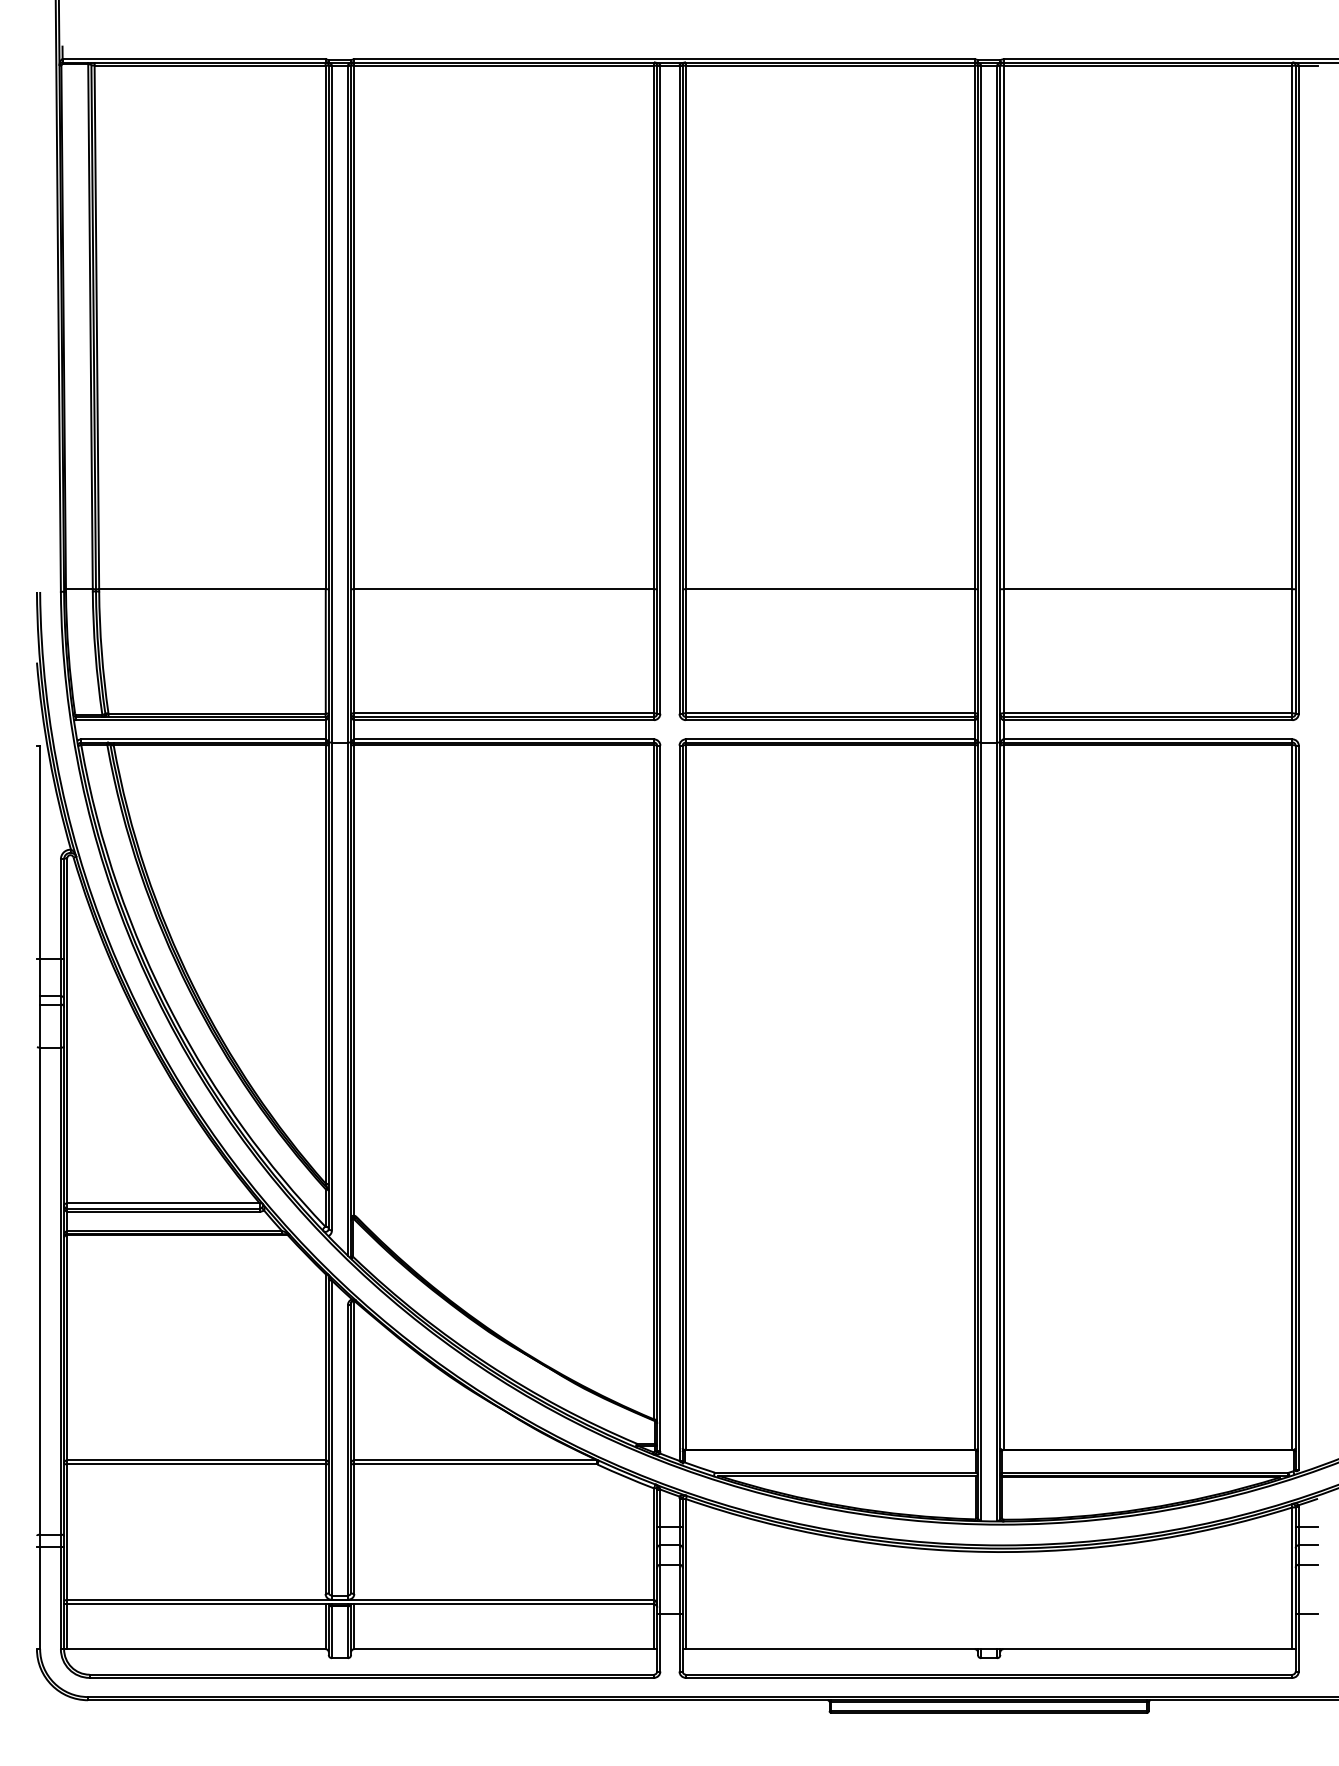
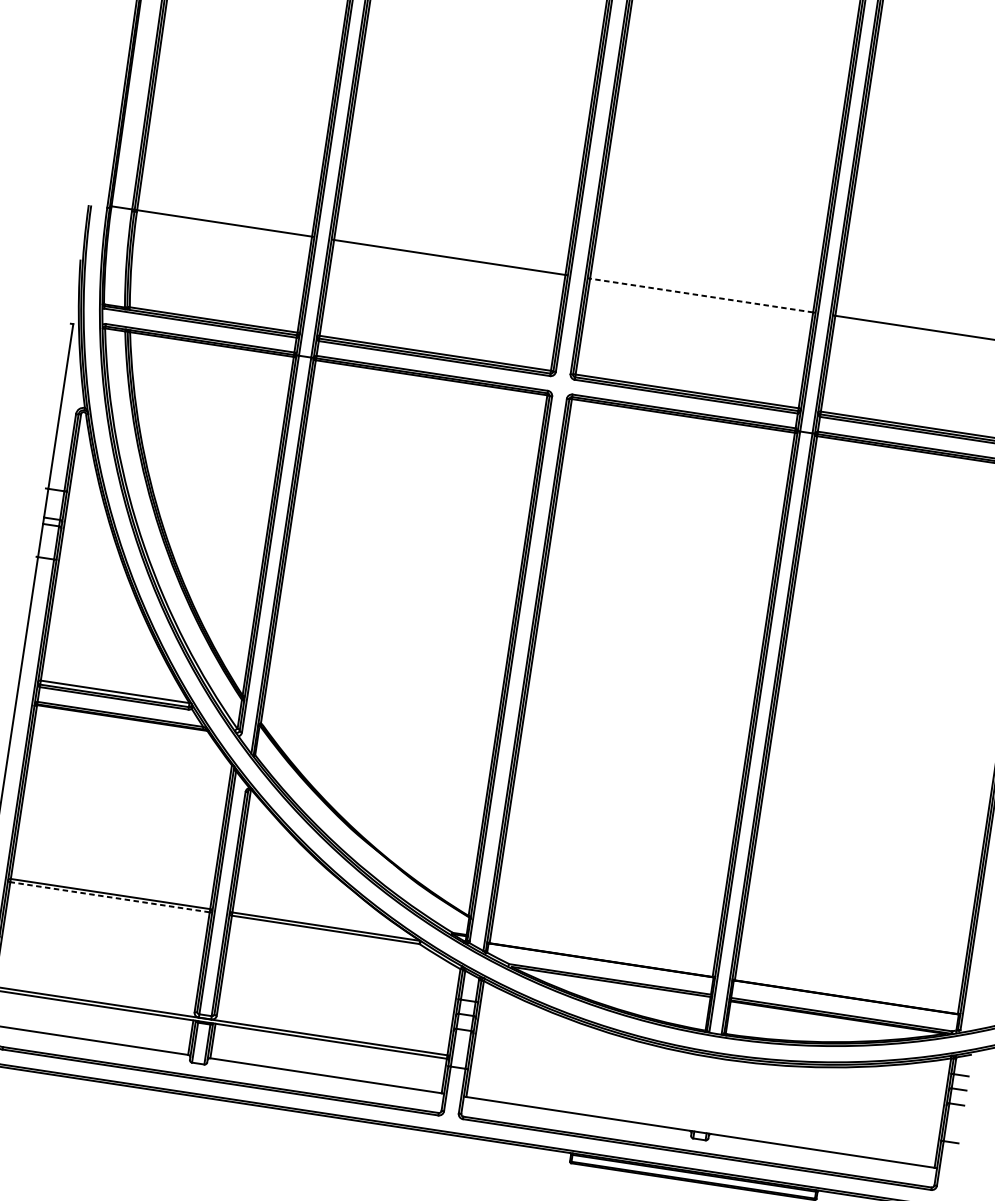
line: (829, 589) -> (700, 295), solid -> dashed
line: (195, 1464) -> (109, 897), solid -> dashed

